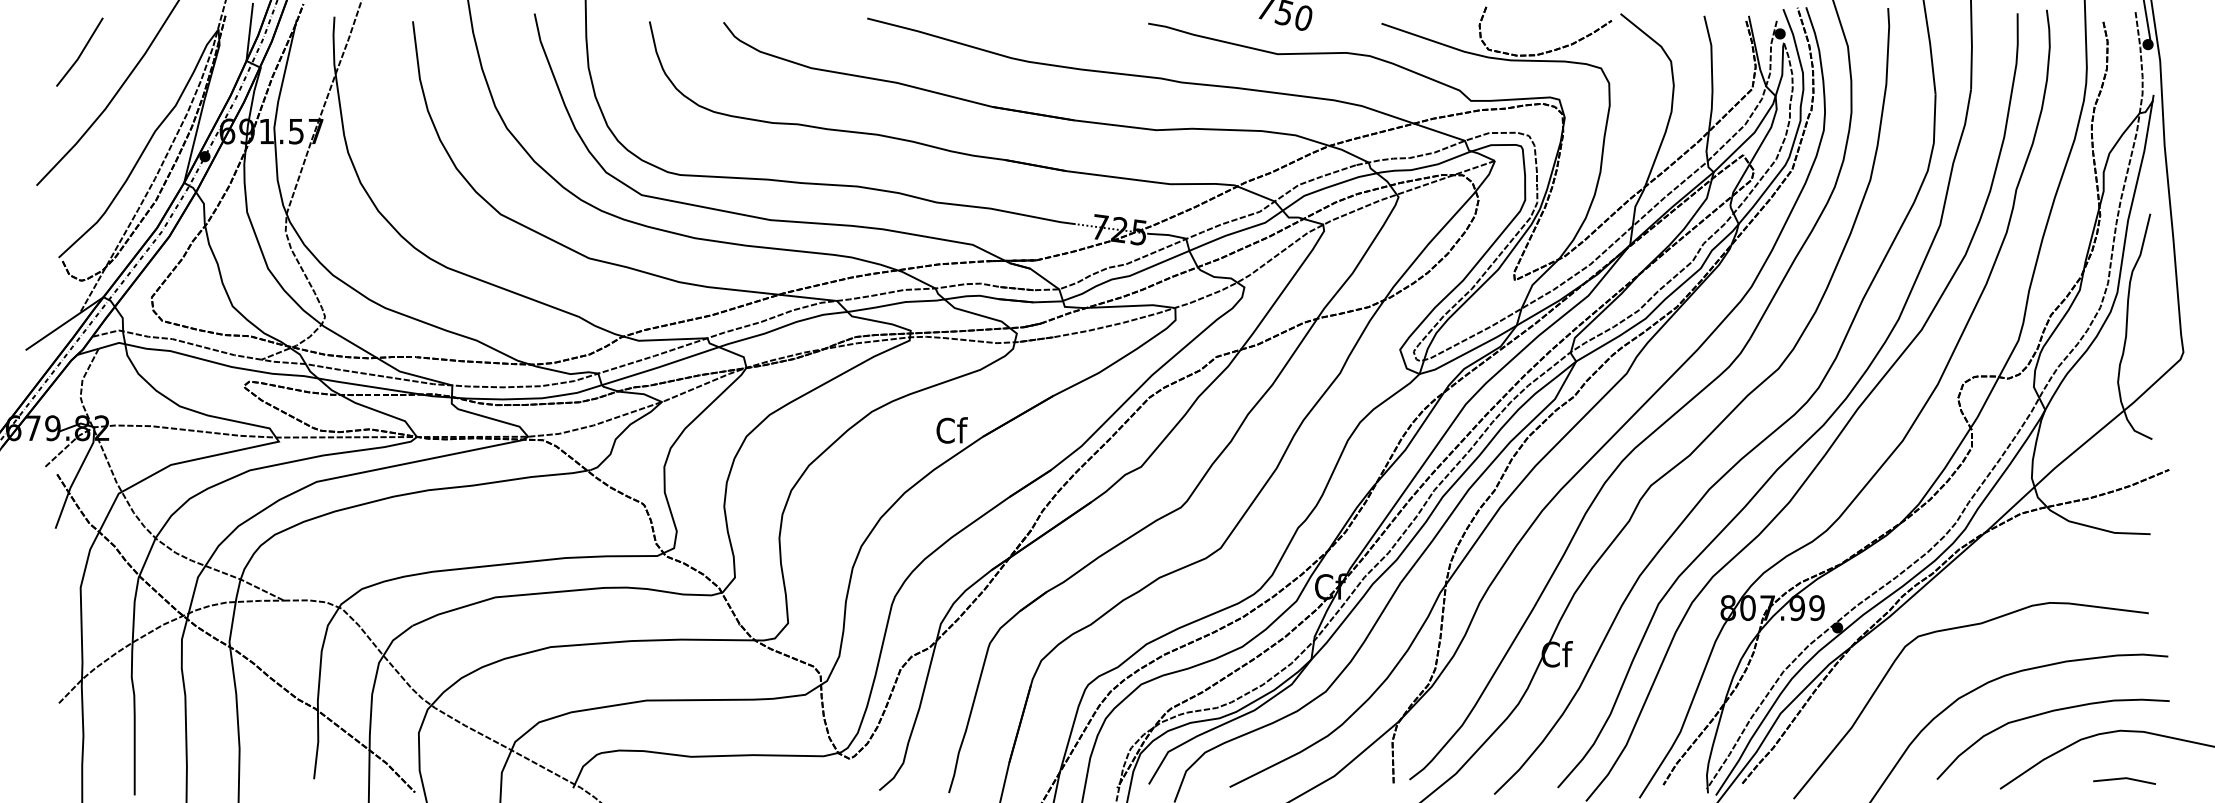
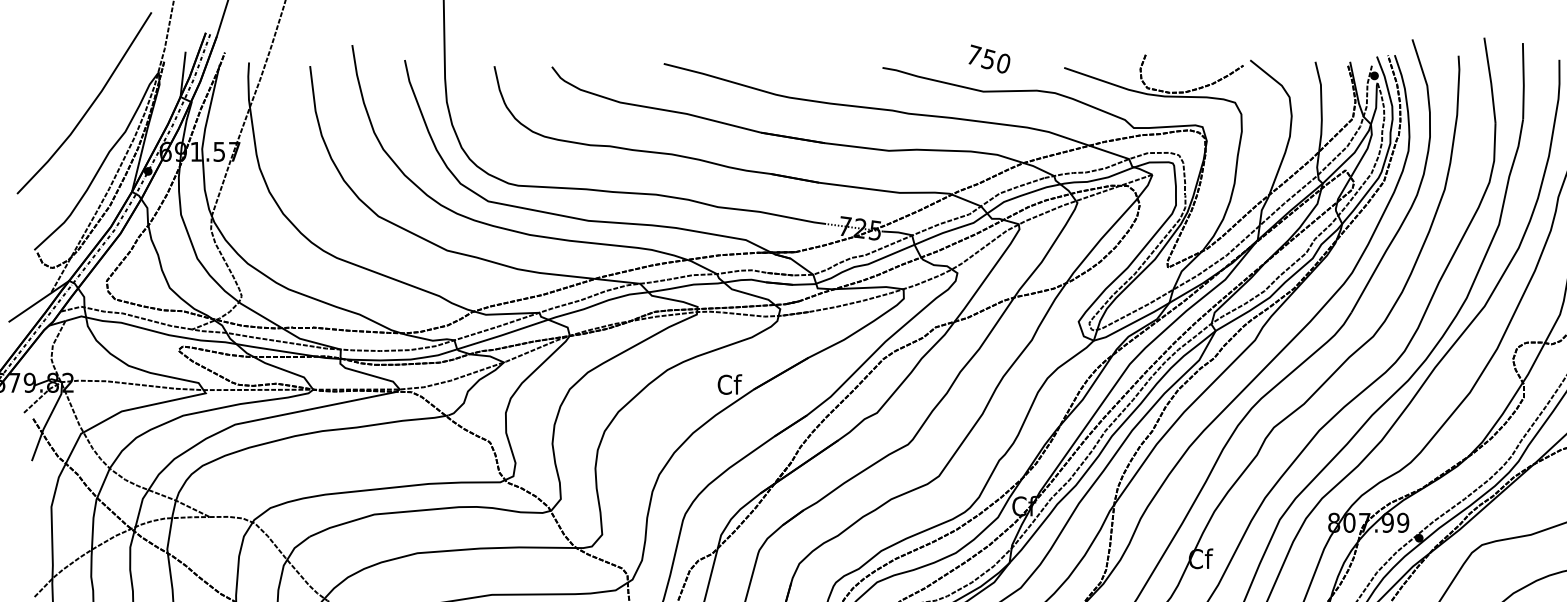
line: (80, 52) -> (51, 90), removed

